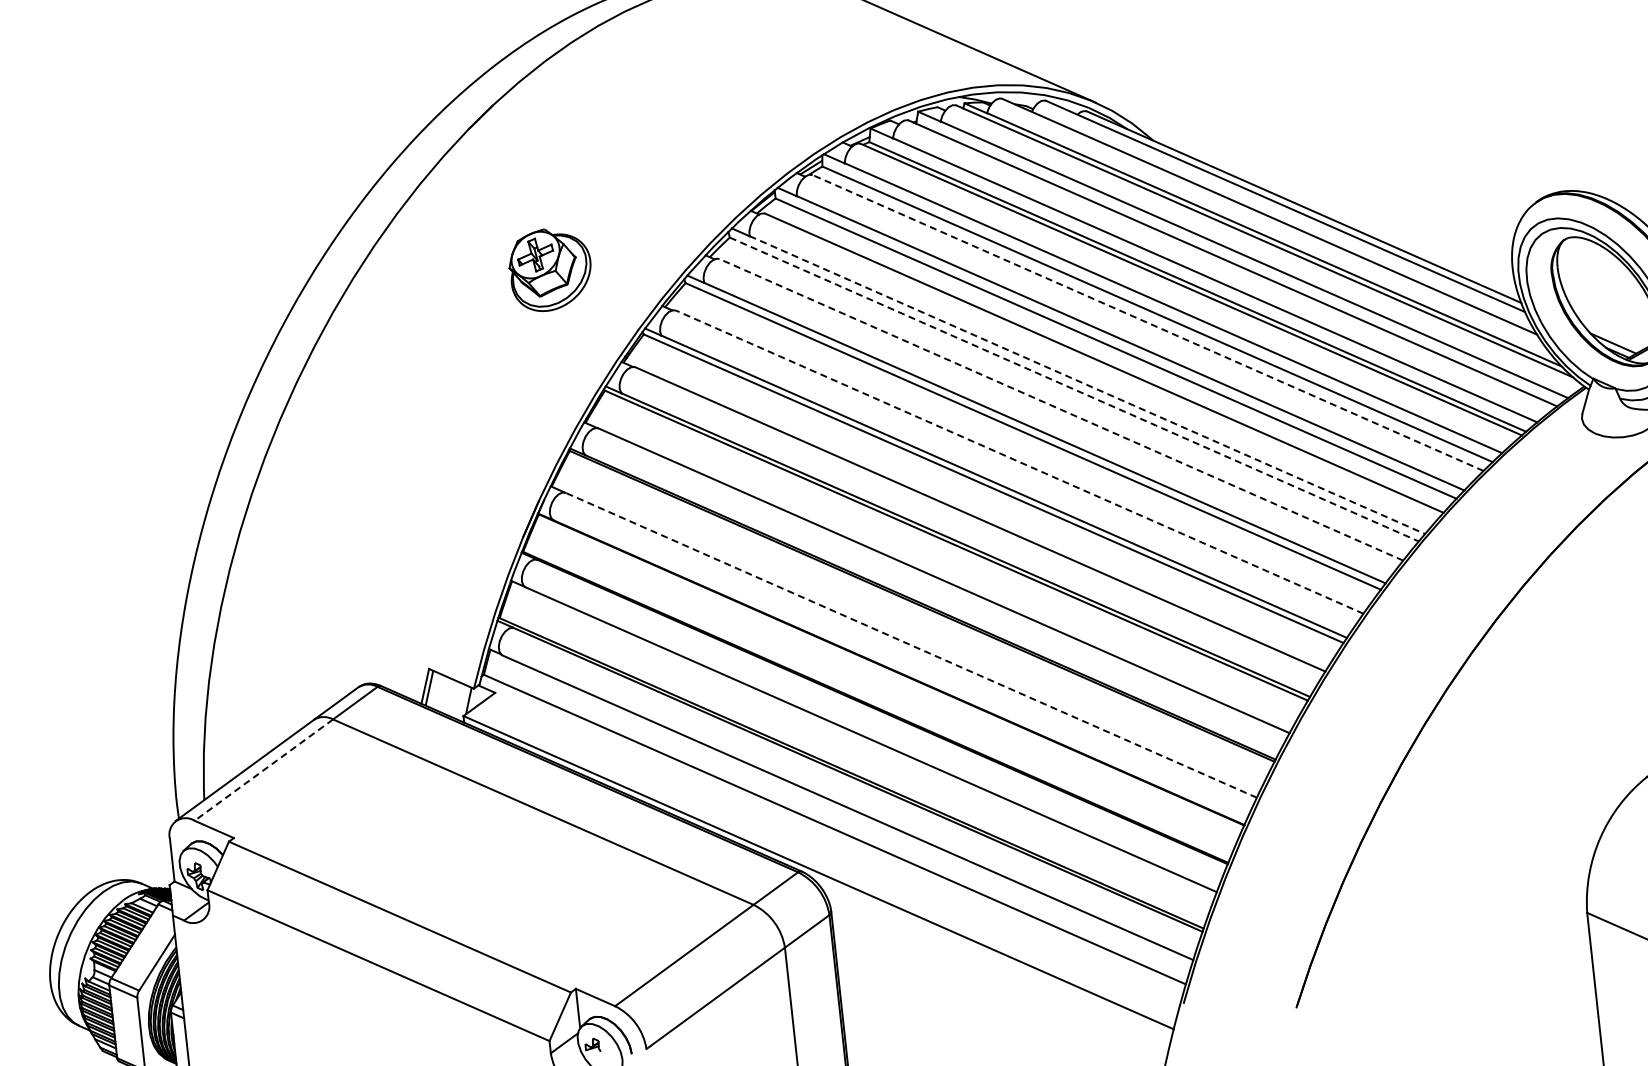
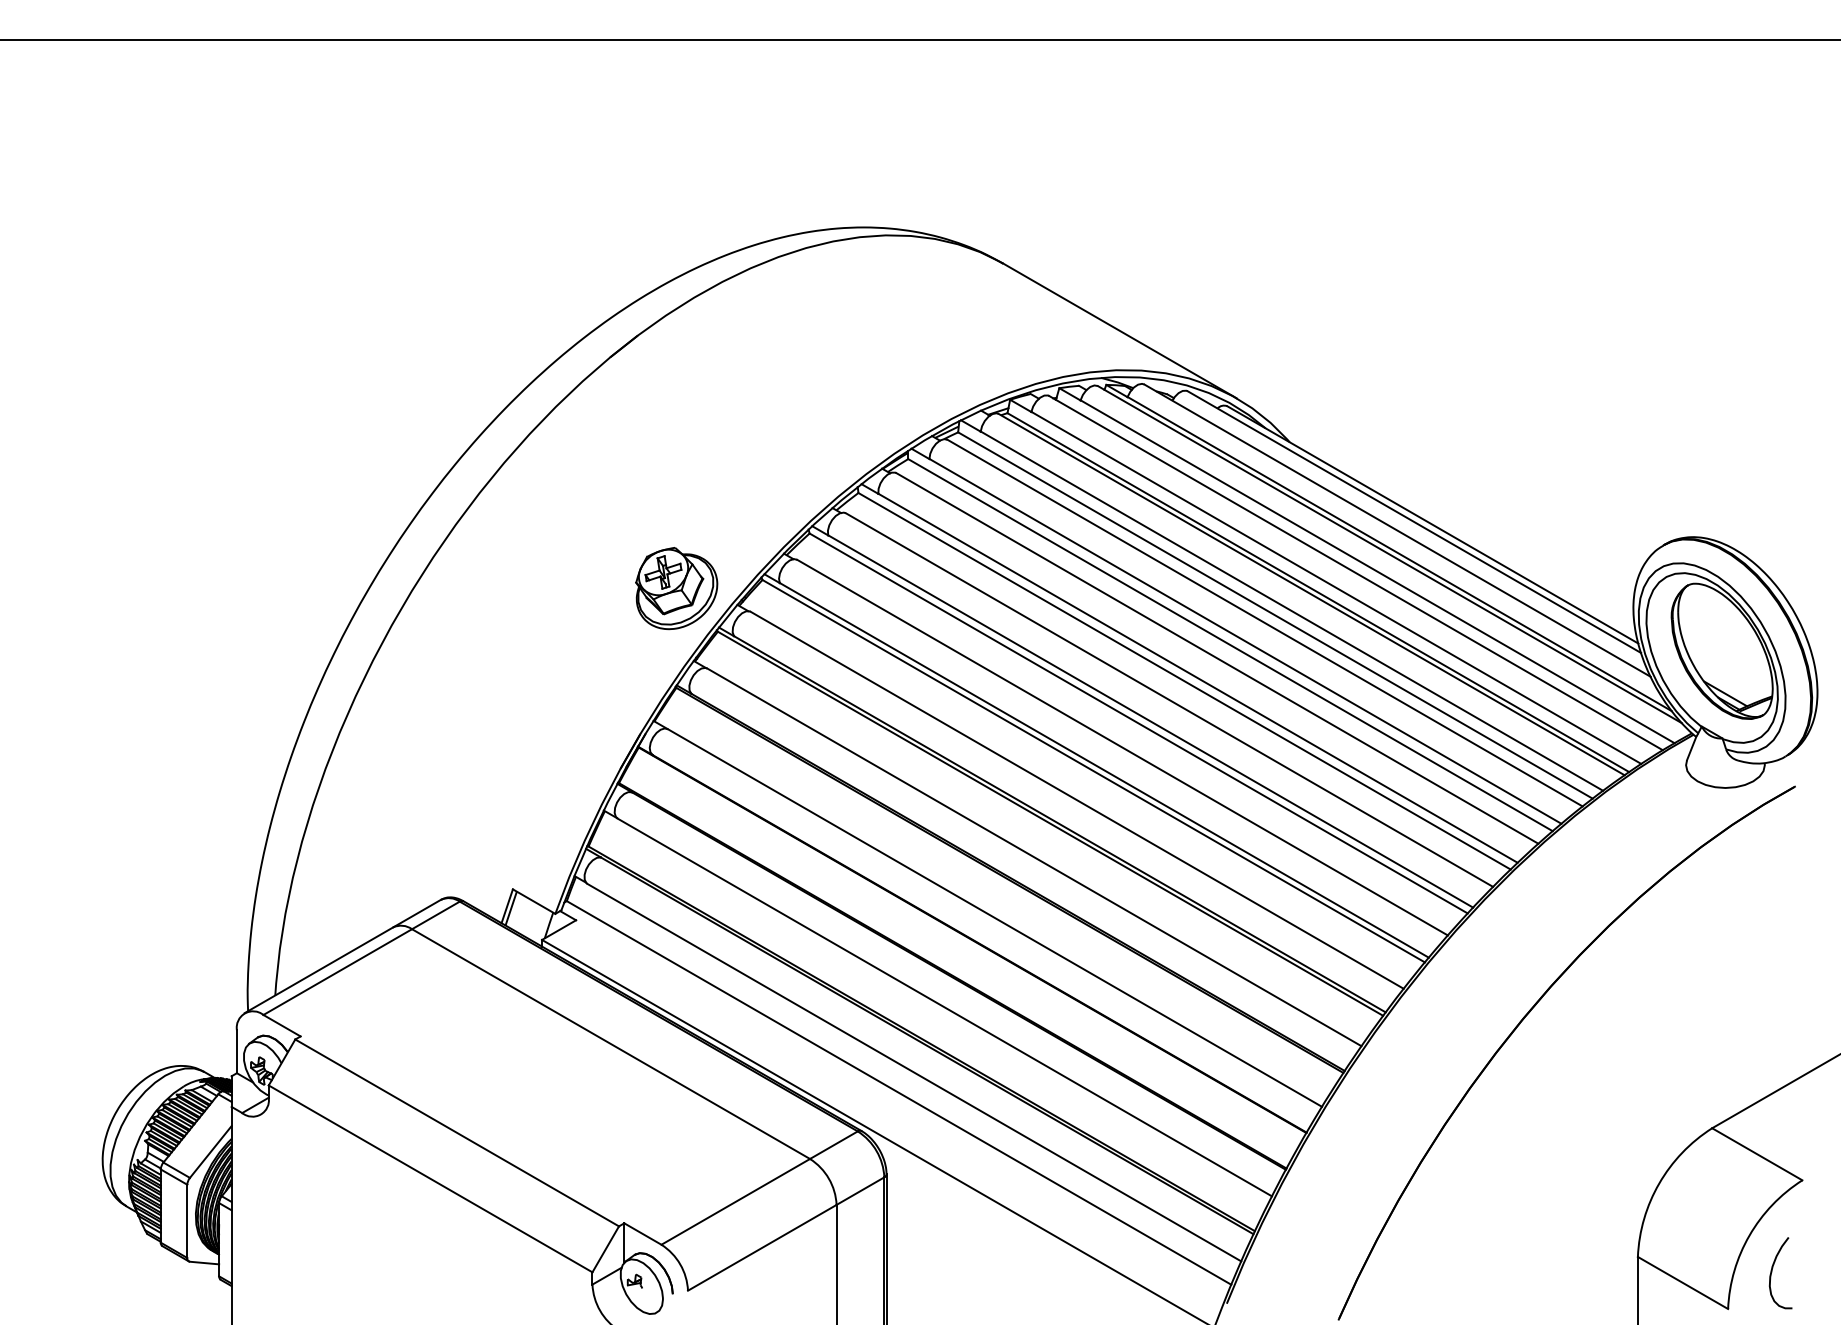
part: (550, 269) -> (676, 588), moved
line: (1148, 323) -> (1265, 623), dashed -> solid
line: (1087, 385) -> (1198, 678), dashed -> solid
line: (1074, 389) -> (1184, 681), dashed -> solid
line: (1061, 410) -> (1169, 700), dashed -> solid
line: (1019, 462) -> (1122, 747), dashed -> solid
line: (911, 645) -> (994, 918), dashed -> solid
line: (263, 770) -> (337, 972), dashed -> solid

